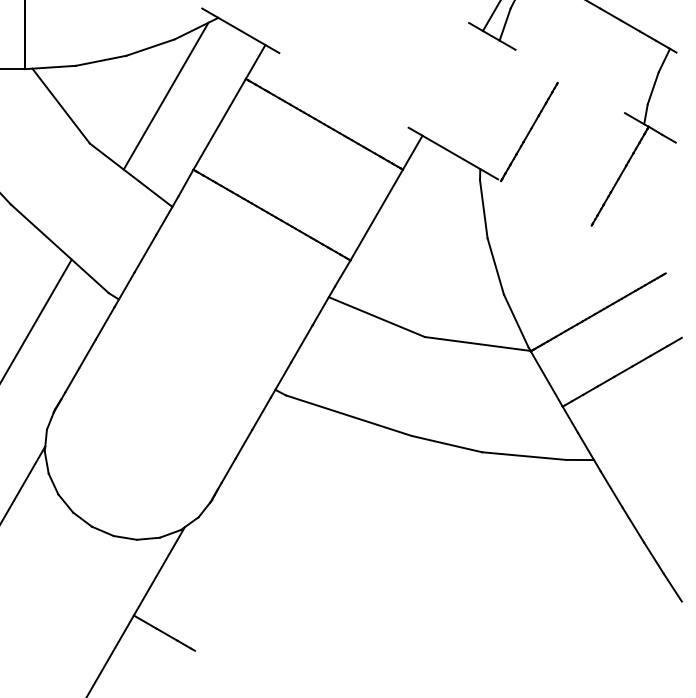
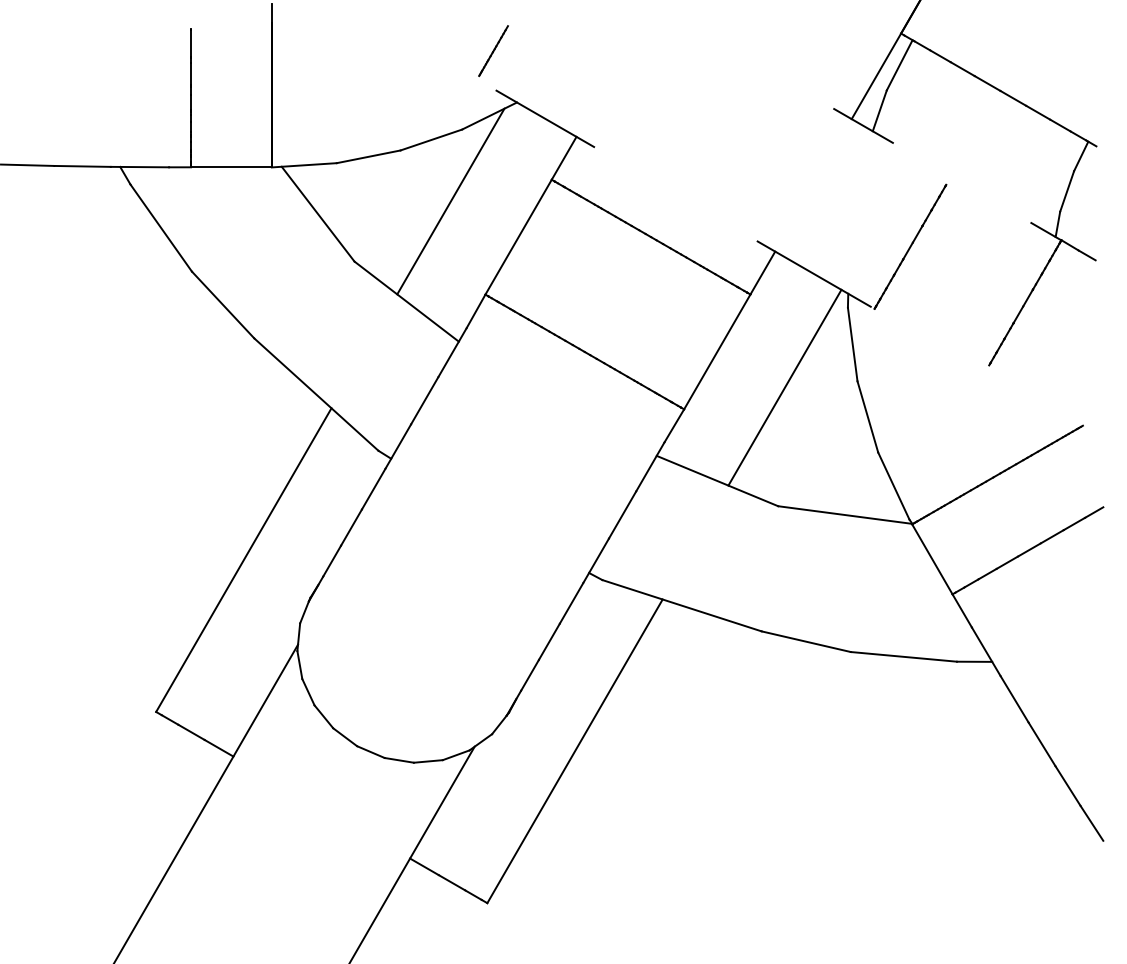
line: (429, 243) -> (784, 387), added
line: (263, 530) -> (574, 751), added

